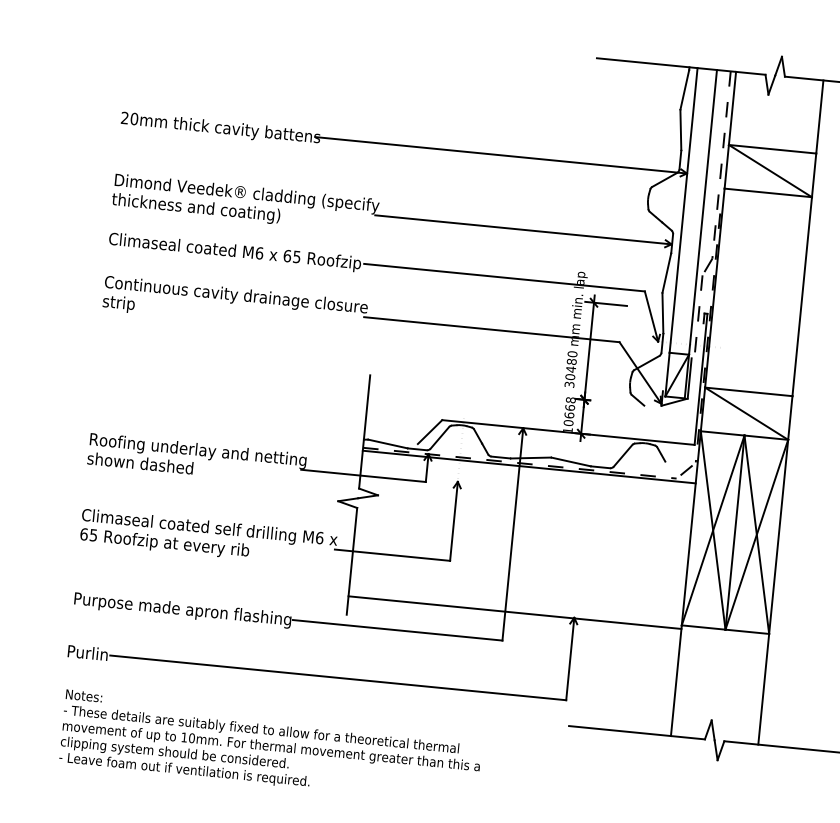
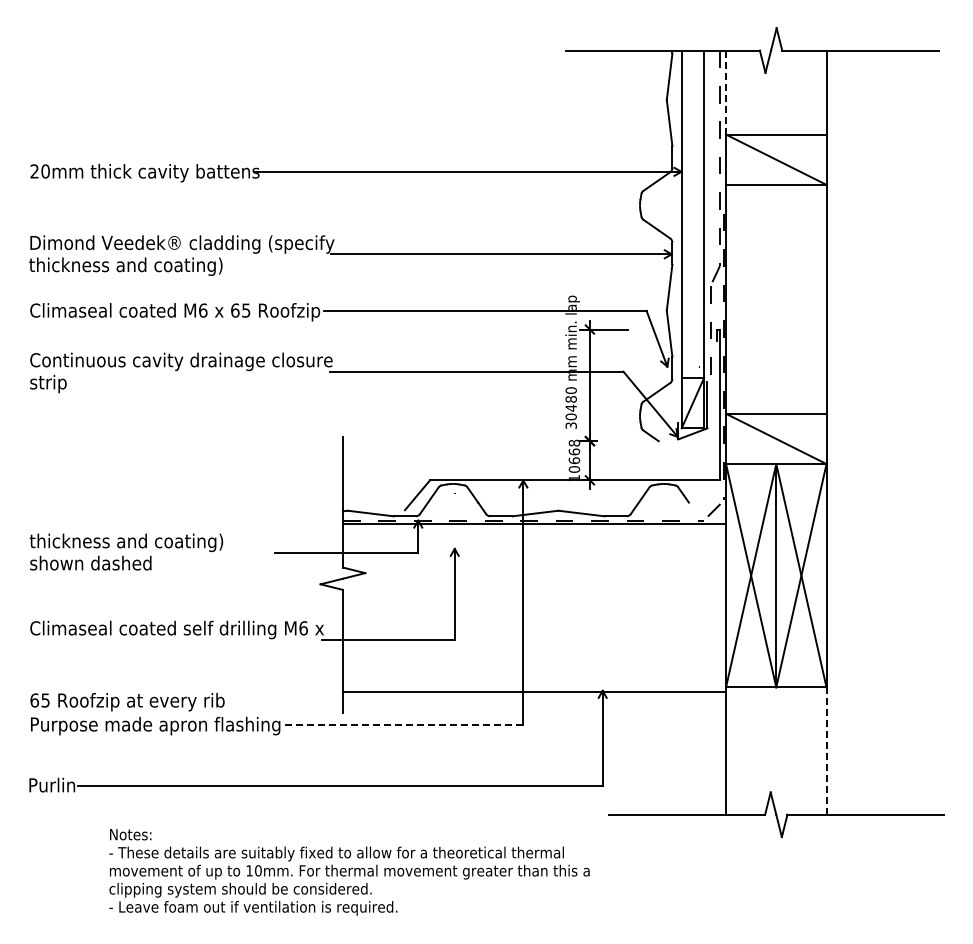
line: (732, 109) -> (726, 93), solid -> dashed
text: (197, 450) -> (154, 542), Roofing underlay and netting -> thickness and coating)
text: (164, 544) -> (127, 702), moved
line: (397, 630) -> (402, 724), solid -> dashed
line: (763, 689) -> (826, 751), solid -> dashed
text: (271, 747) -> (349, 872), moved

